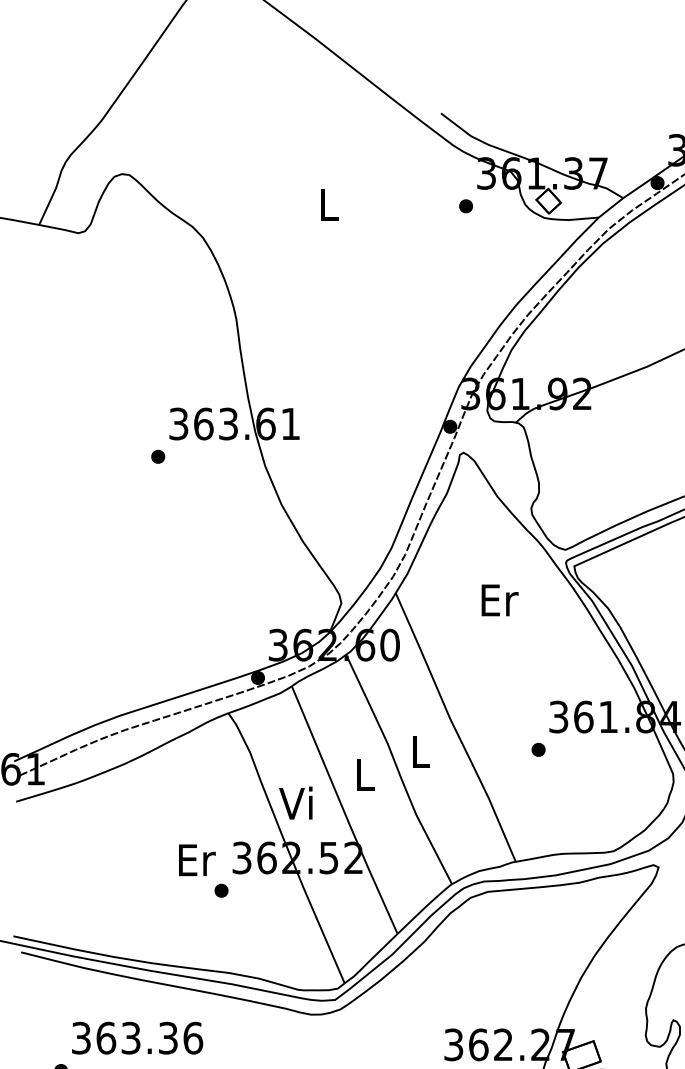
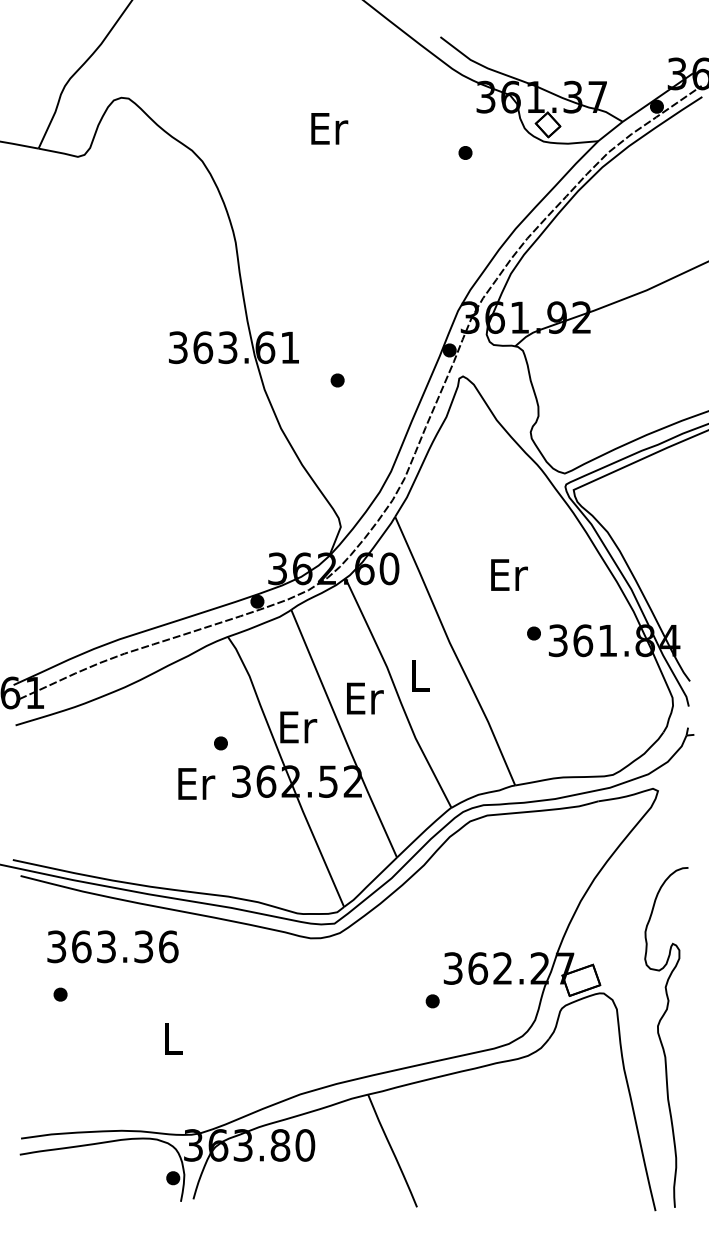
text: (330, 204) -> (329, 128), L -> Er
part: (466, 205) -> (465, 152), moved
part: (158, 456) -> (337, 380), moved
text: (500, 599) -> (509, 574), moved
part: (538, 749) -> (533, 633), moved
text: (366, 774) -> (365, 698), L -> Er
text: (298, 802) -> (297, 726), Vi -> Er
part: (221, 890) -> (220, 743), moved
text: (137, 1037) -> (112, 946), moved

